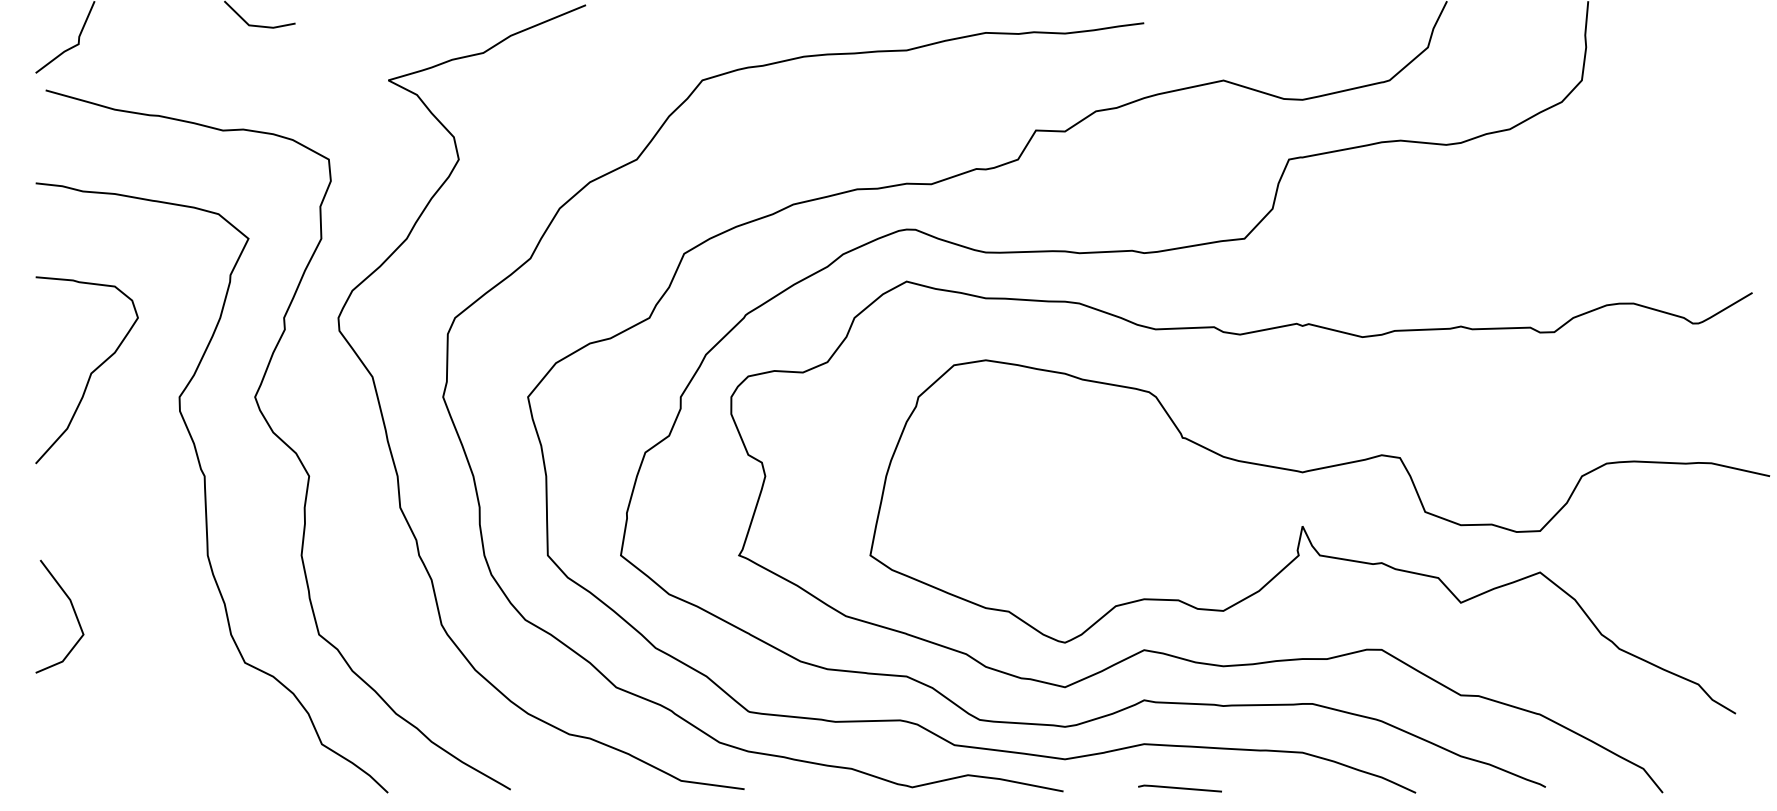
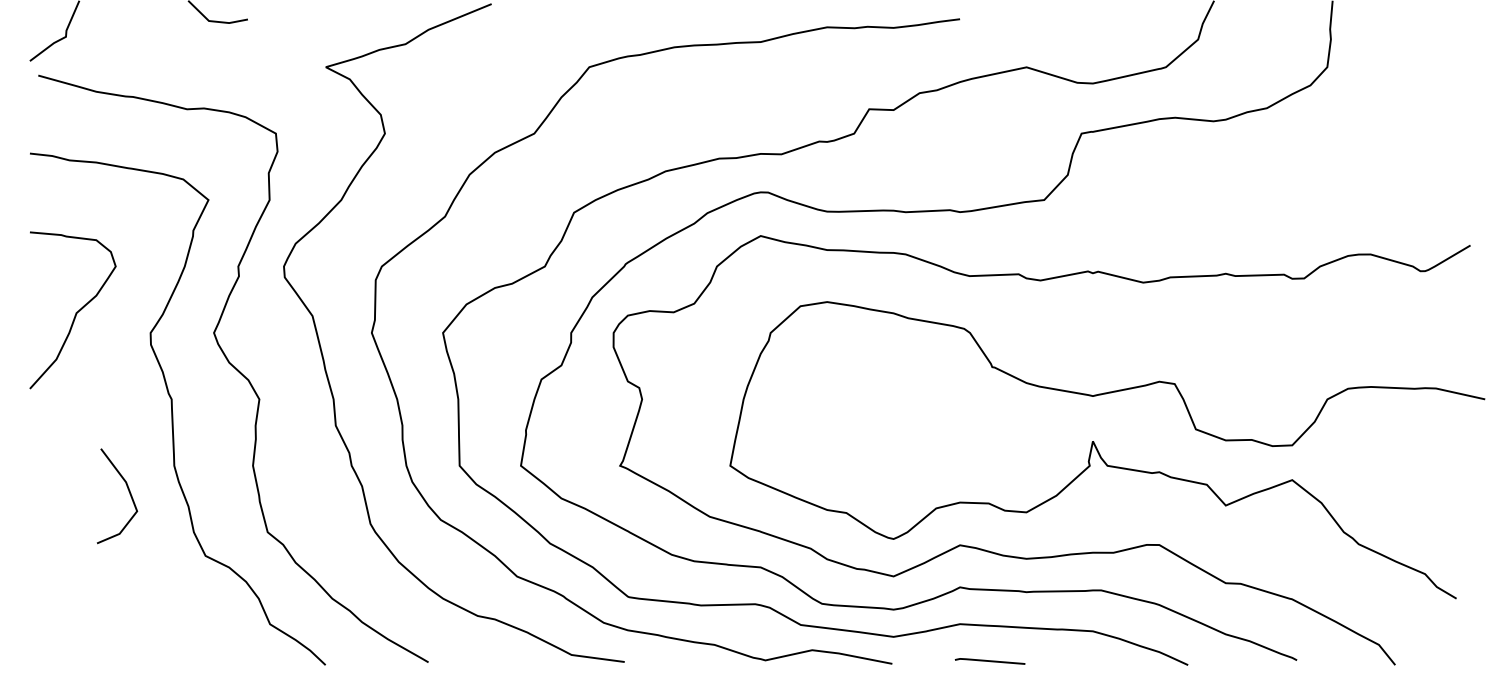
line: (73, 611) -> (128, 491), moved

